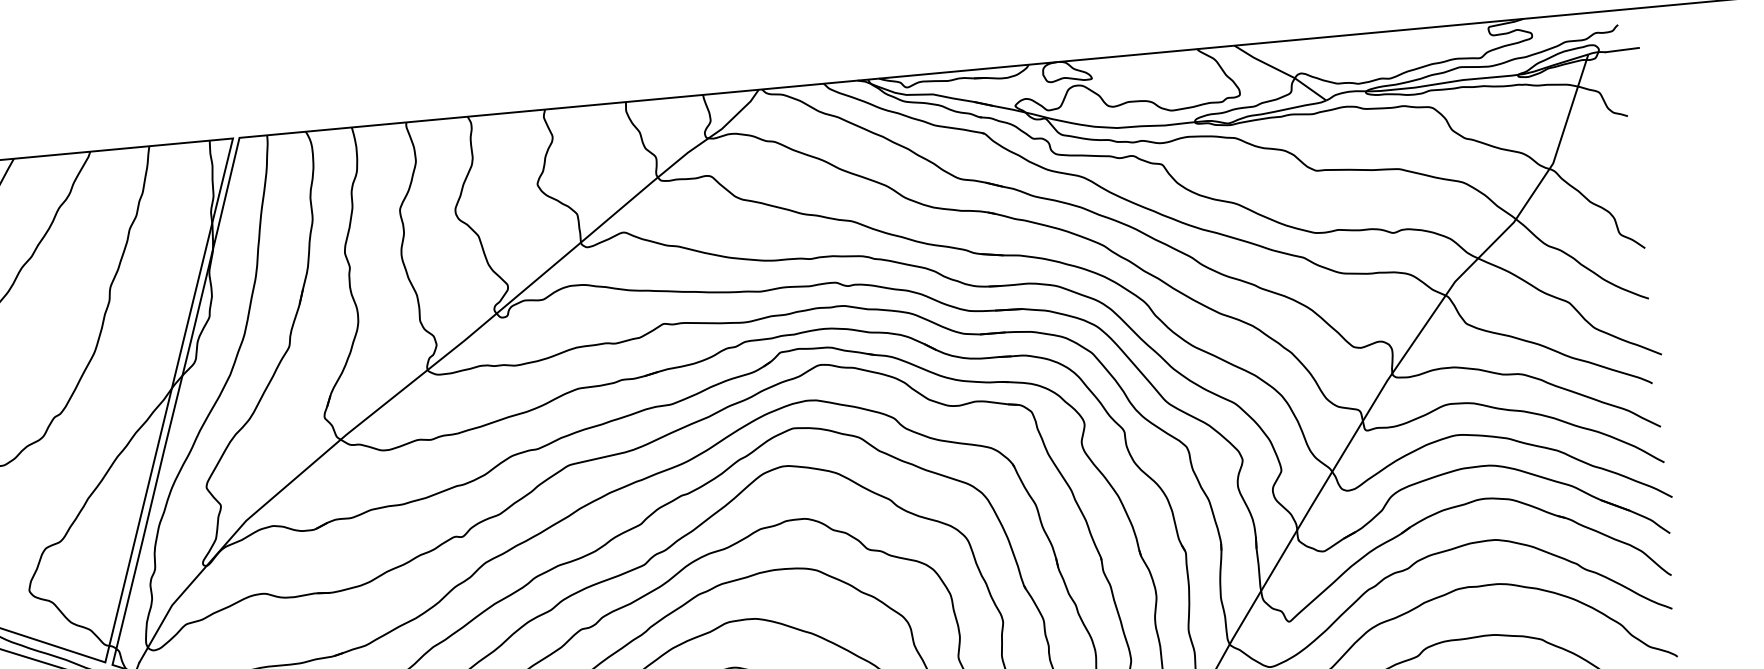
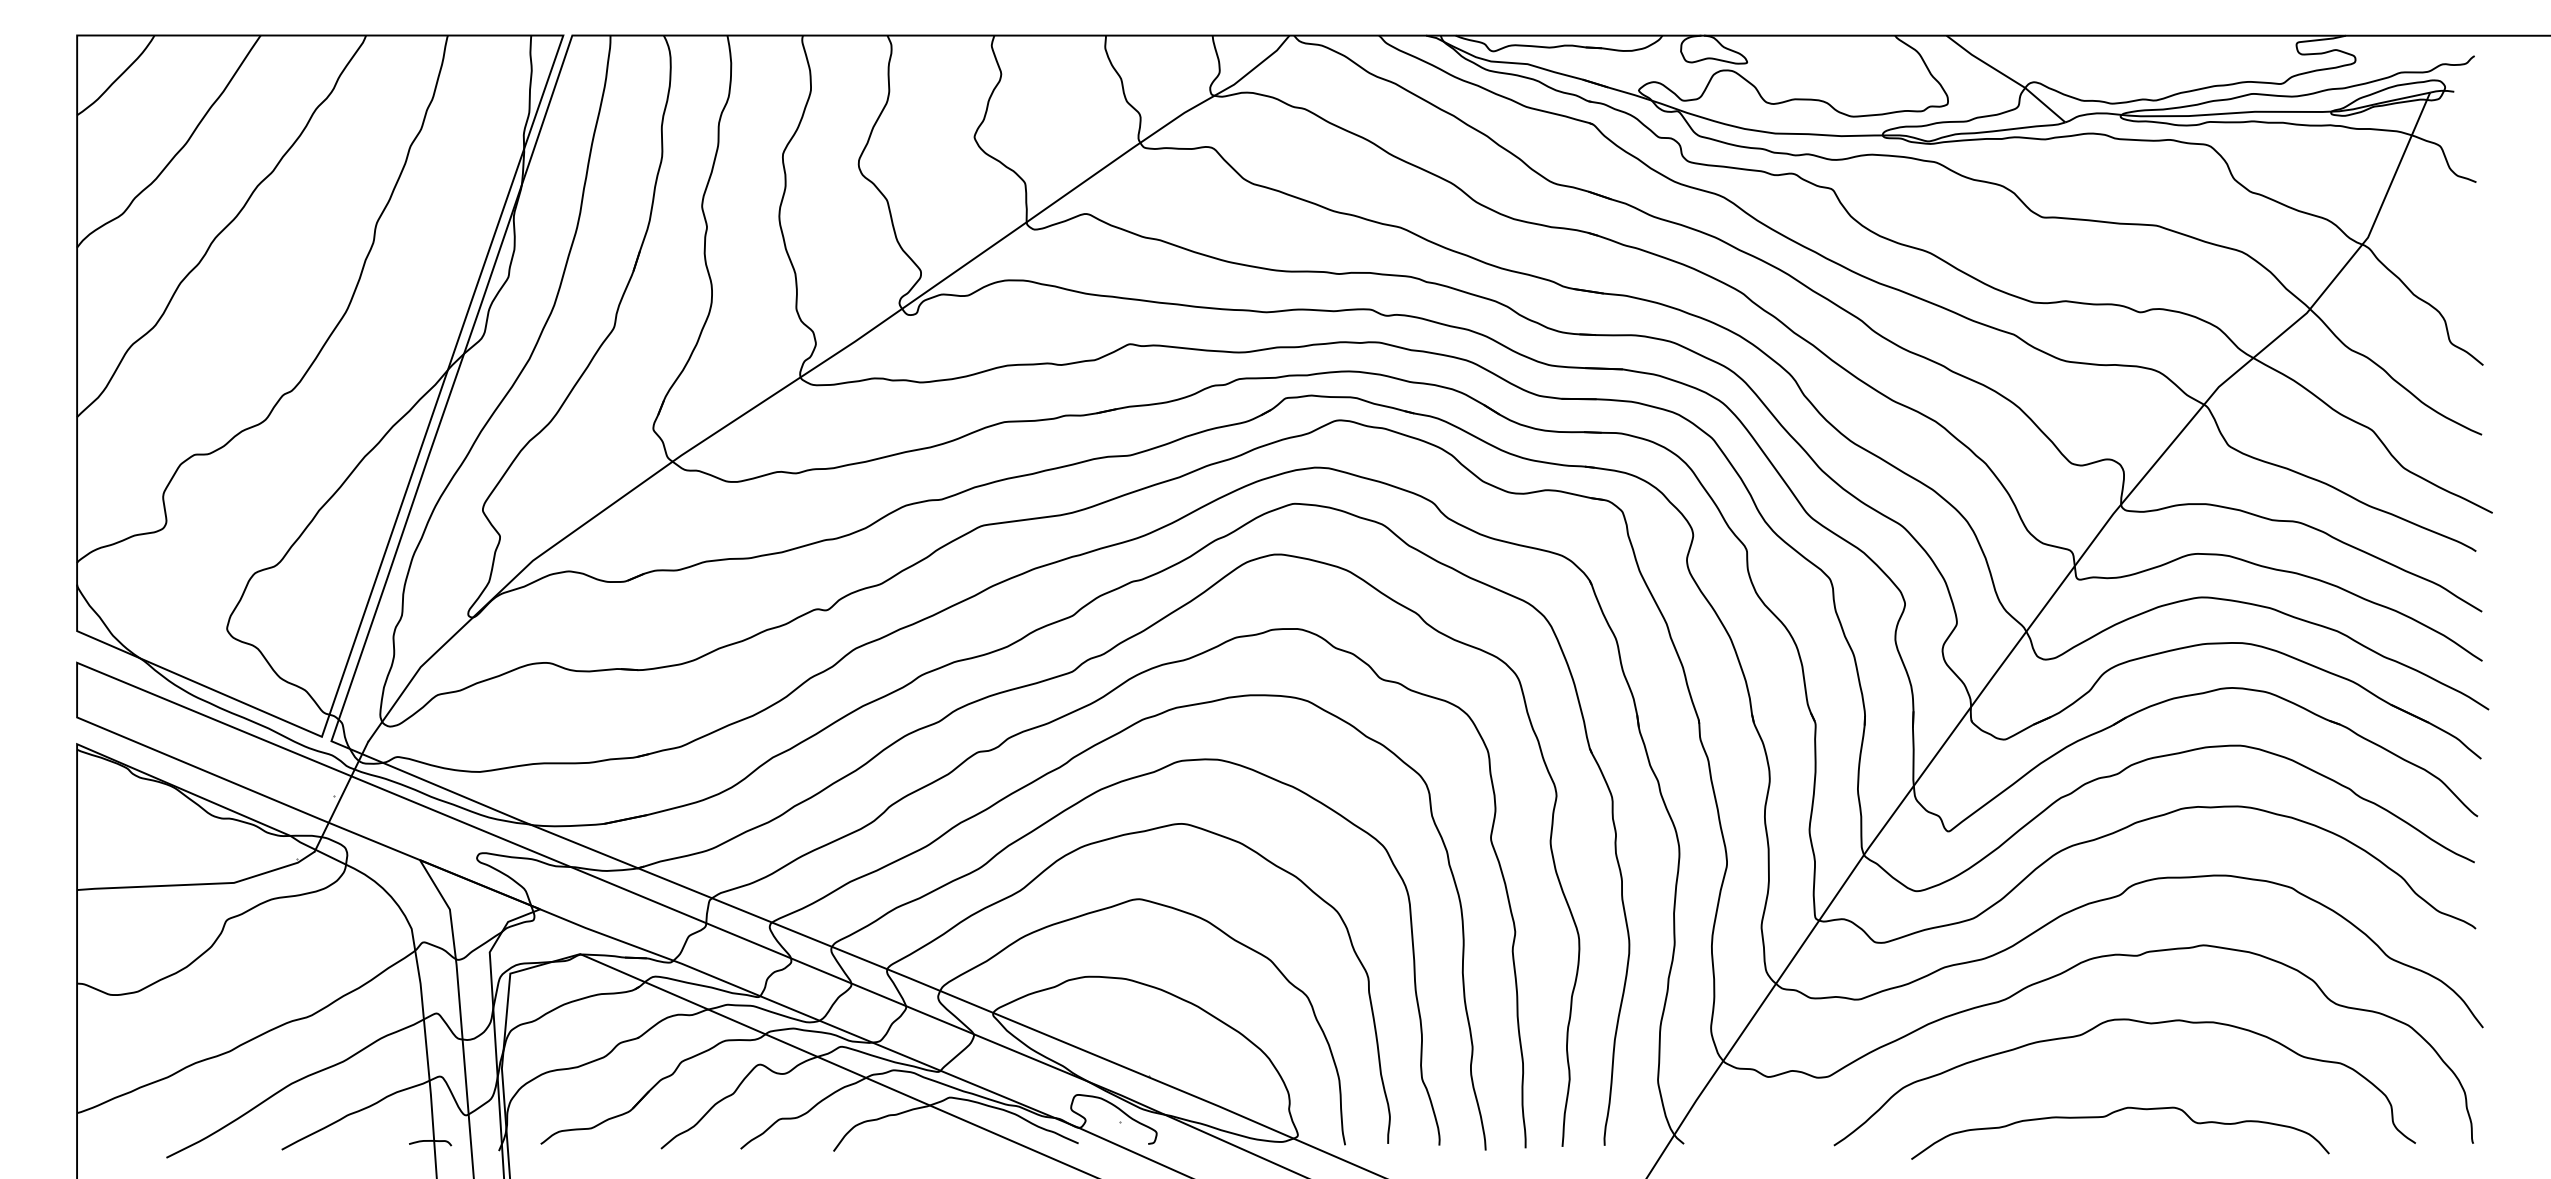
line: (1622, 49) -> (2477, 90), removed

